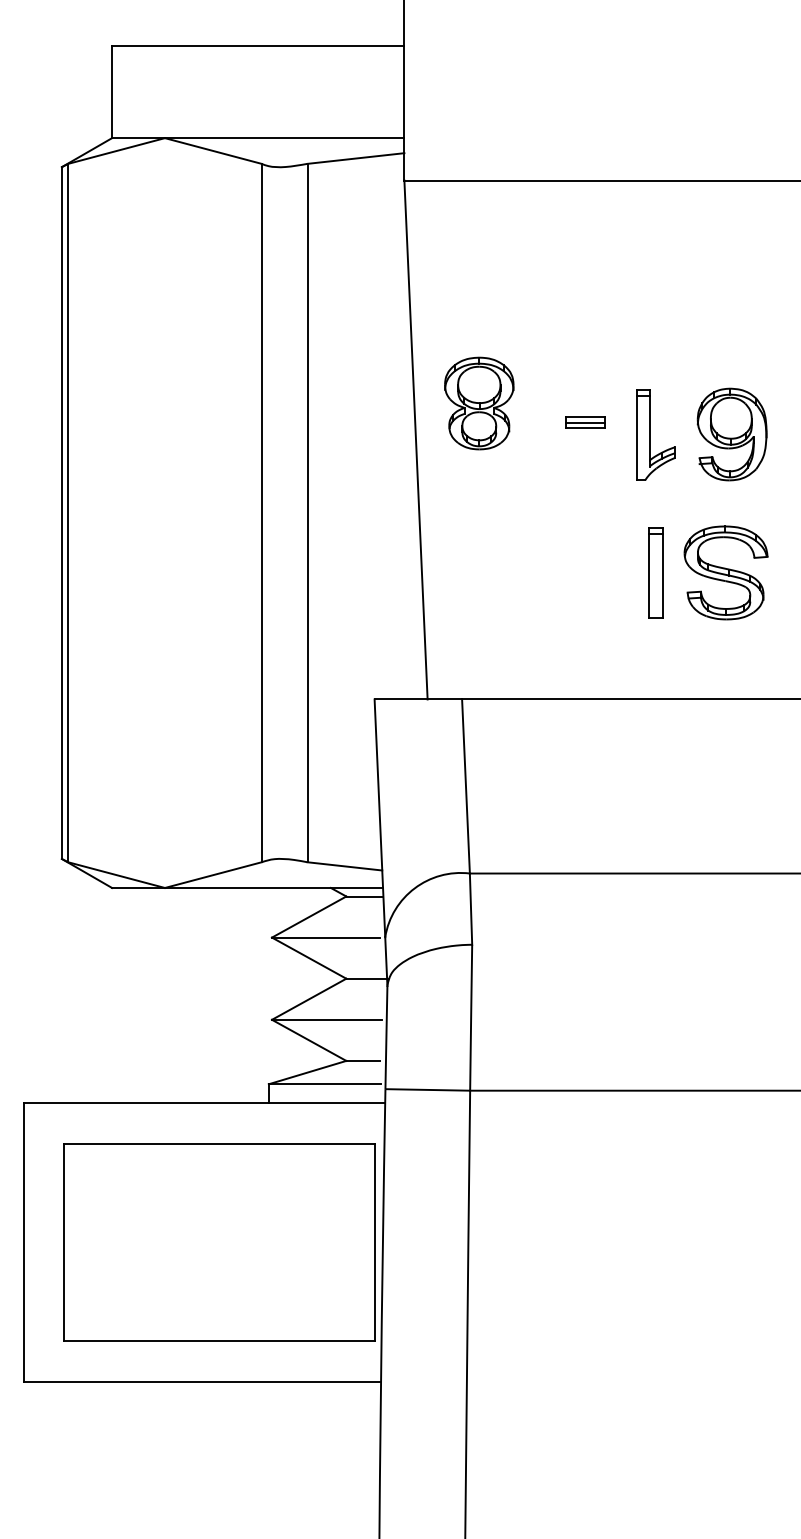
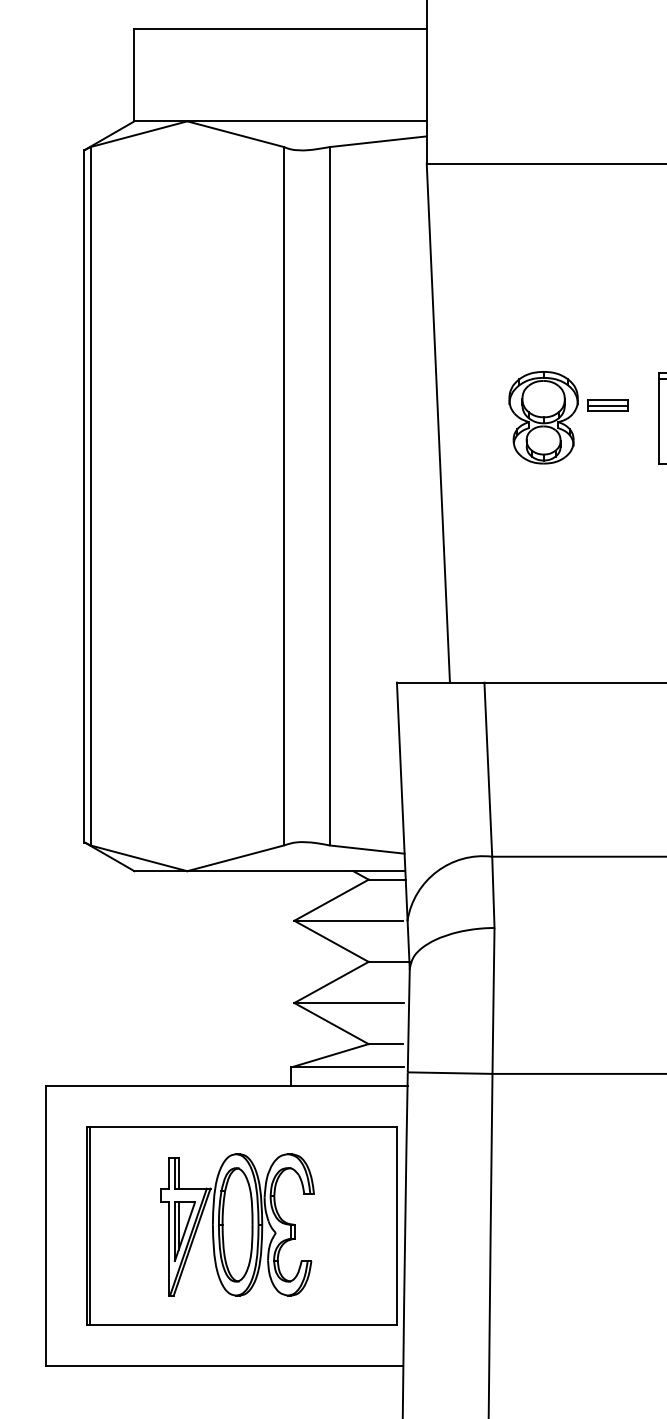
part: (479, 403) -> (543, 417), moved
part: (215, 1241) -> (237, 1224), added
line: (68, 1242) -> (90, 1225), added

